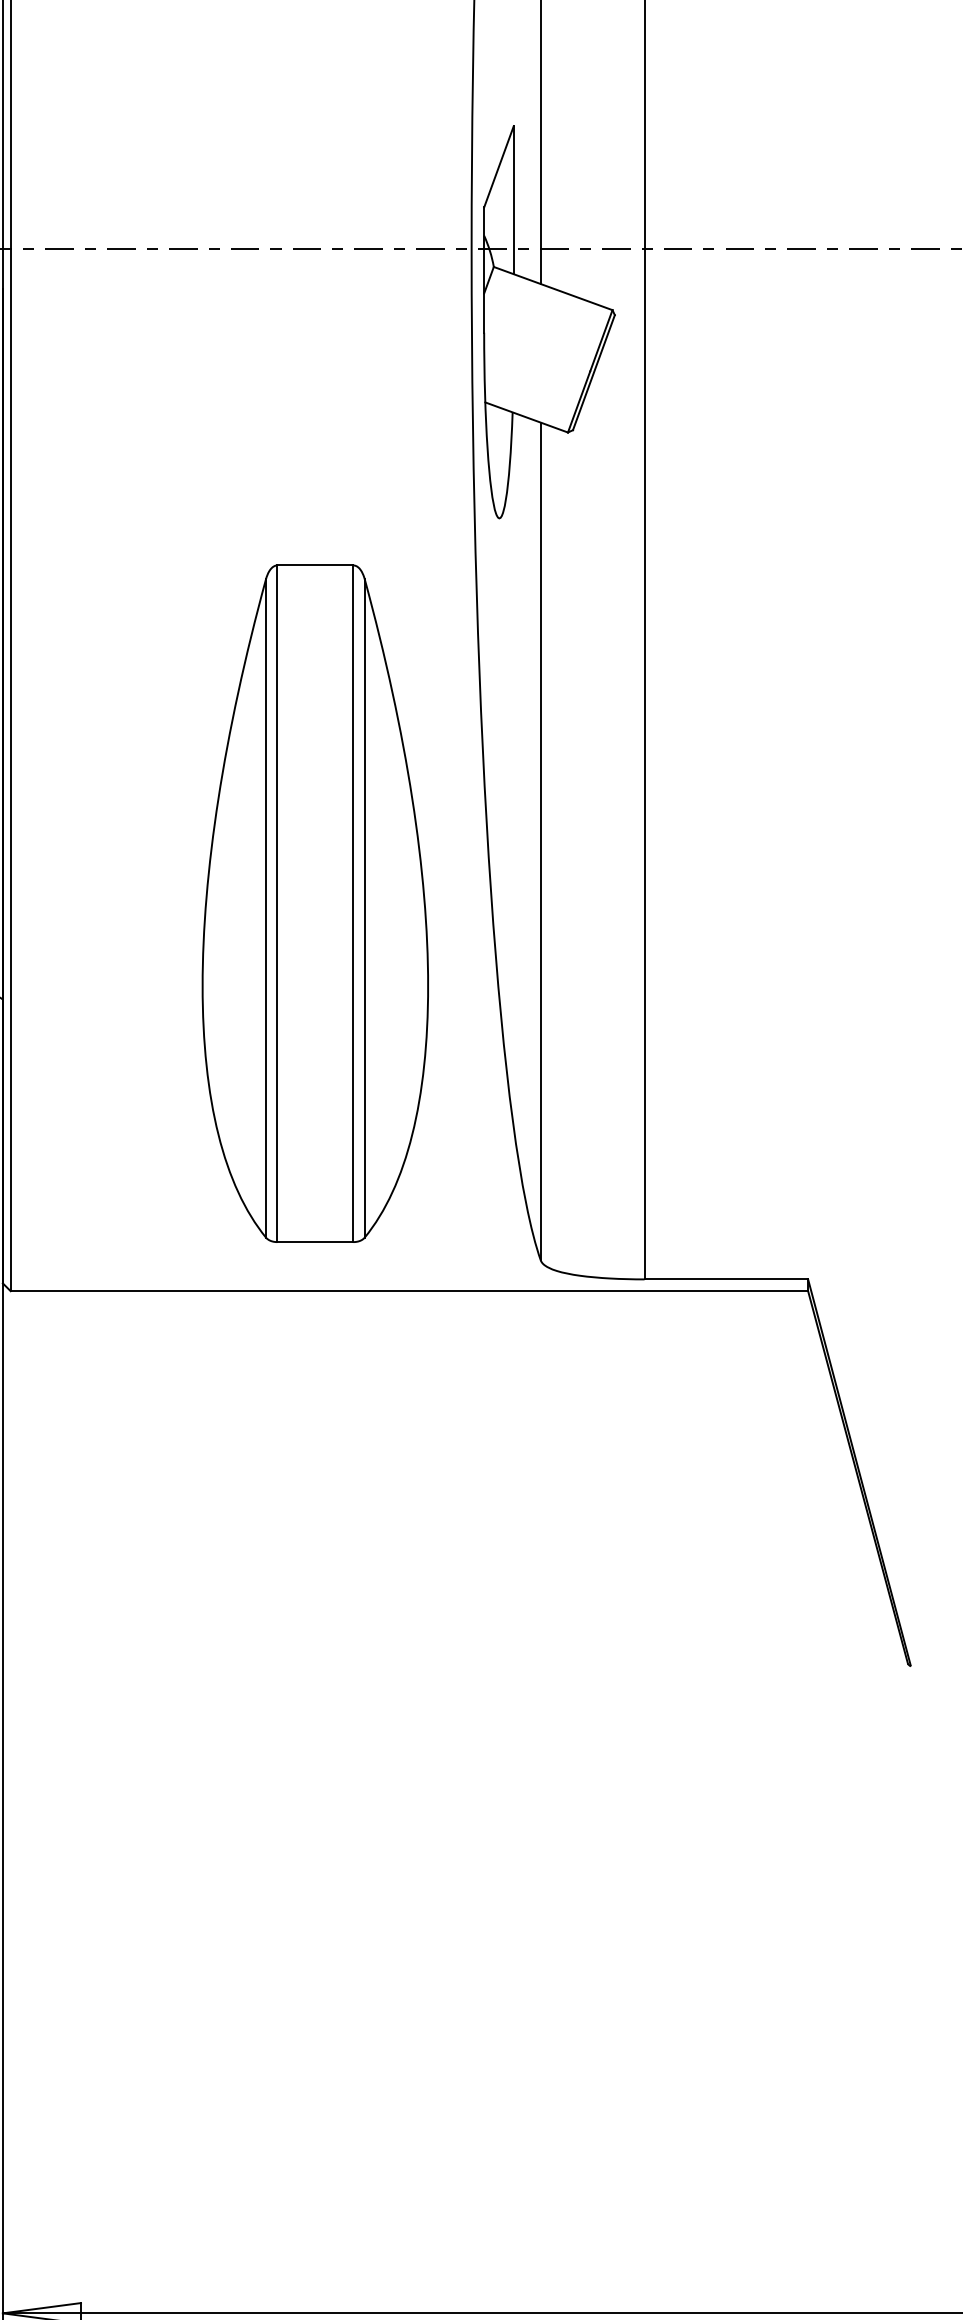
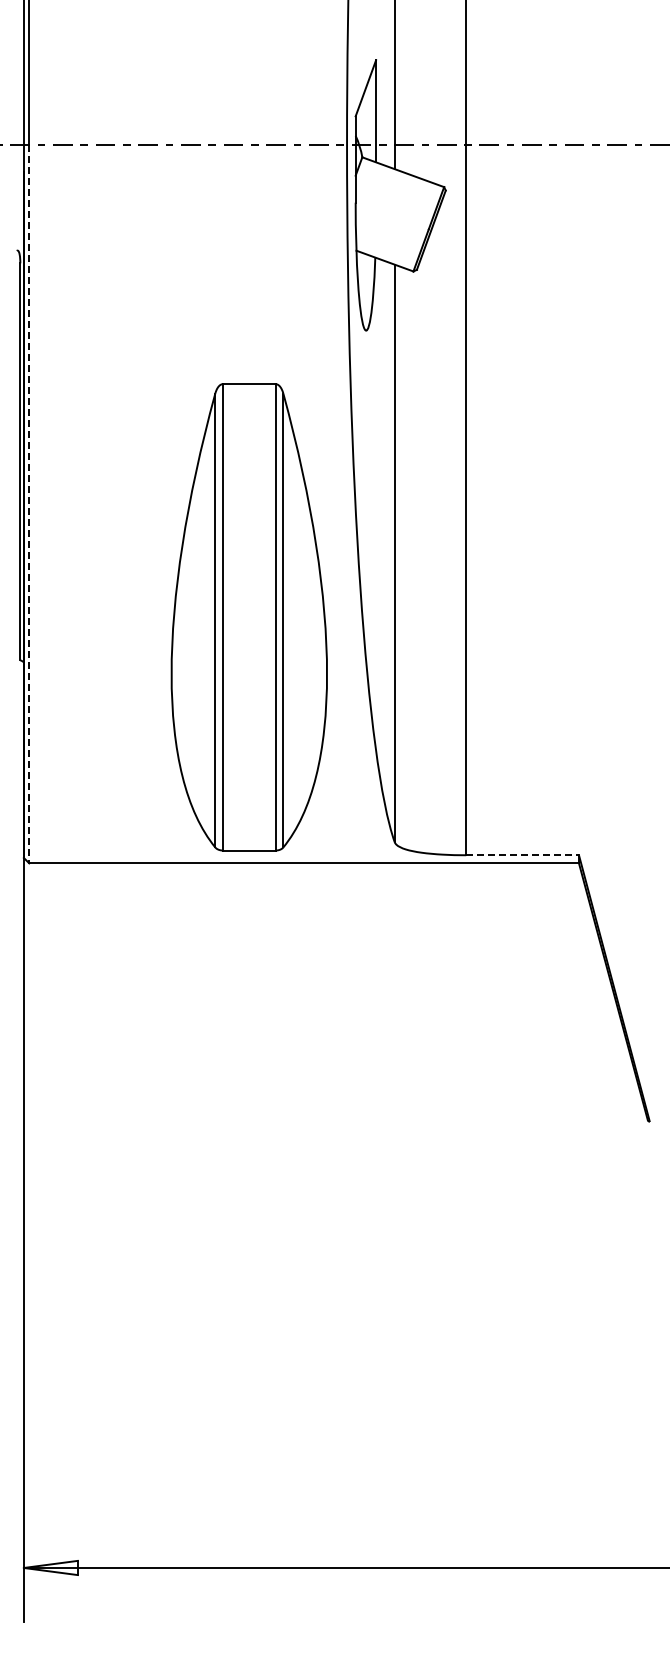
line: (10, 770) -> (29, 504), solid -> dashed
part: (314, 904) -> (248, 617), moved
line: (727, 1279) -> (523, 855), solid -> dashed

